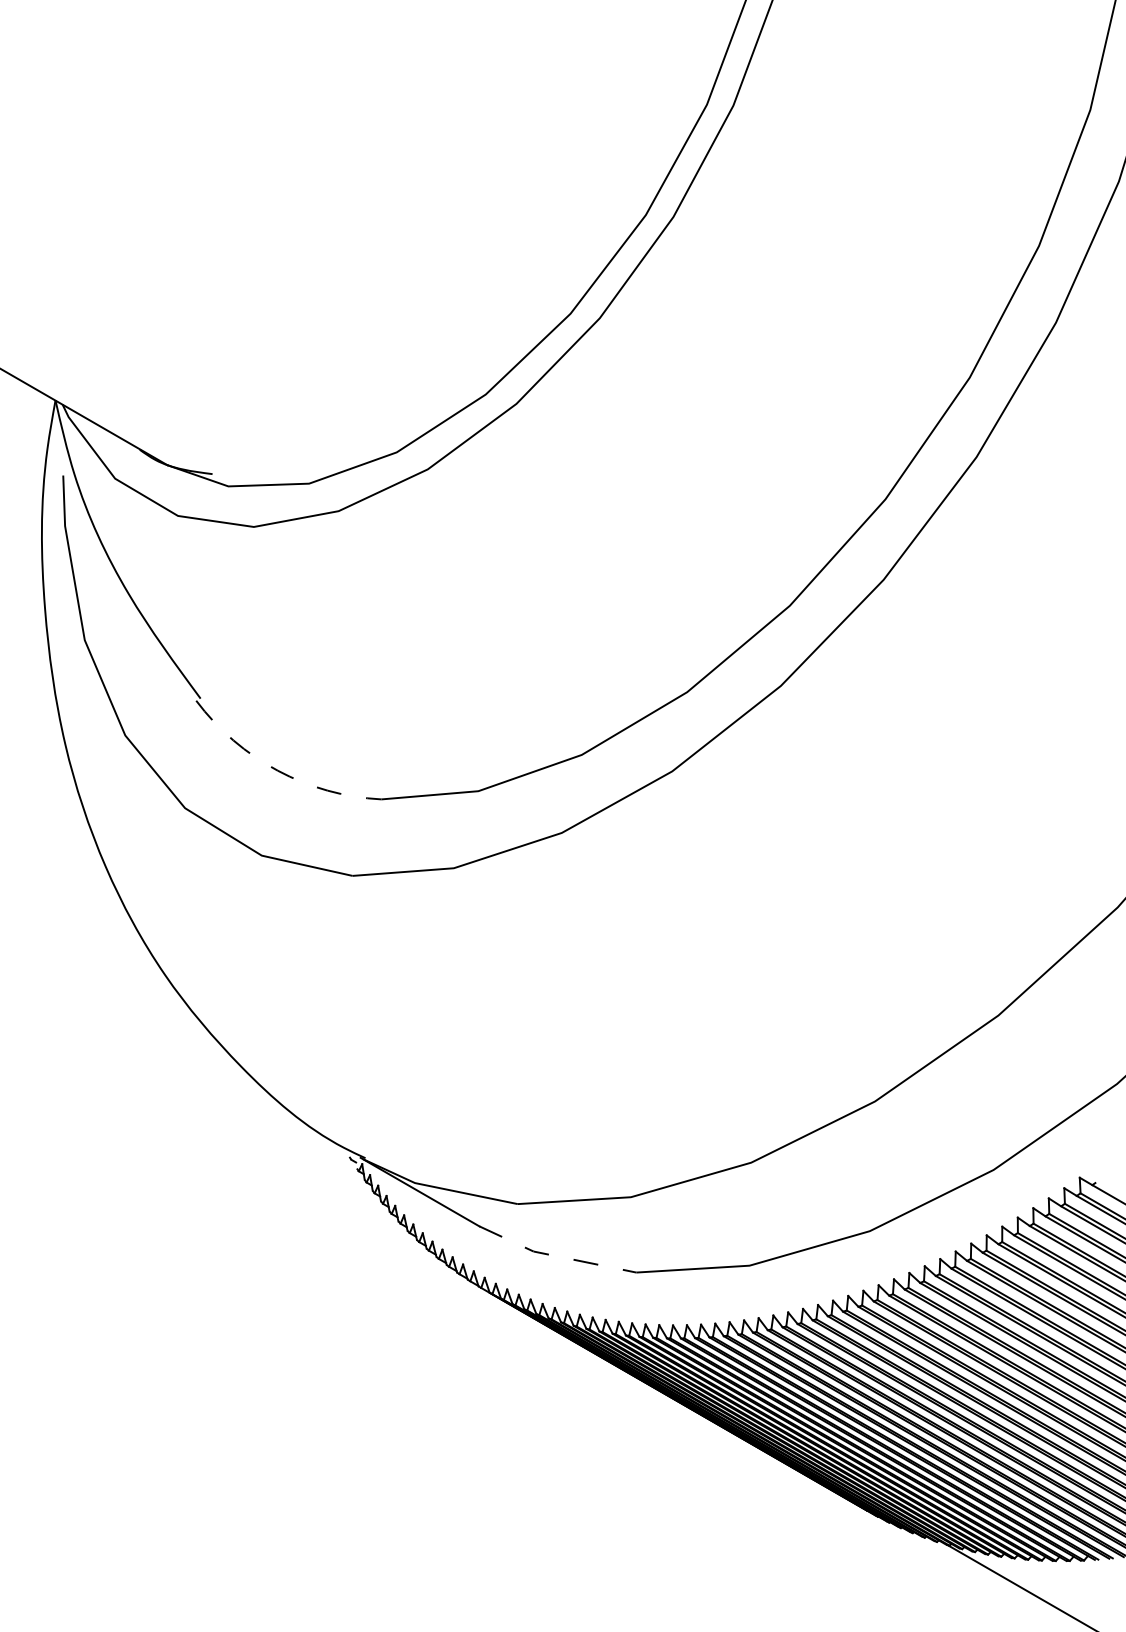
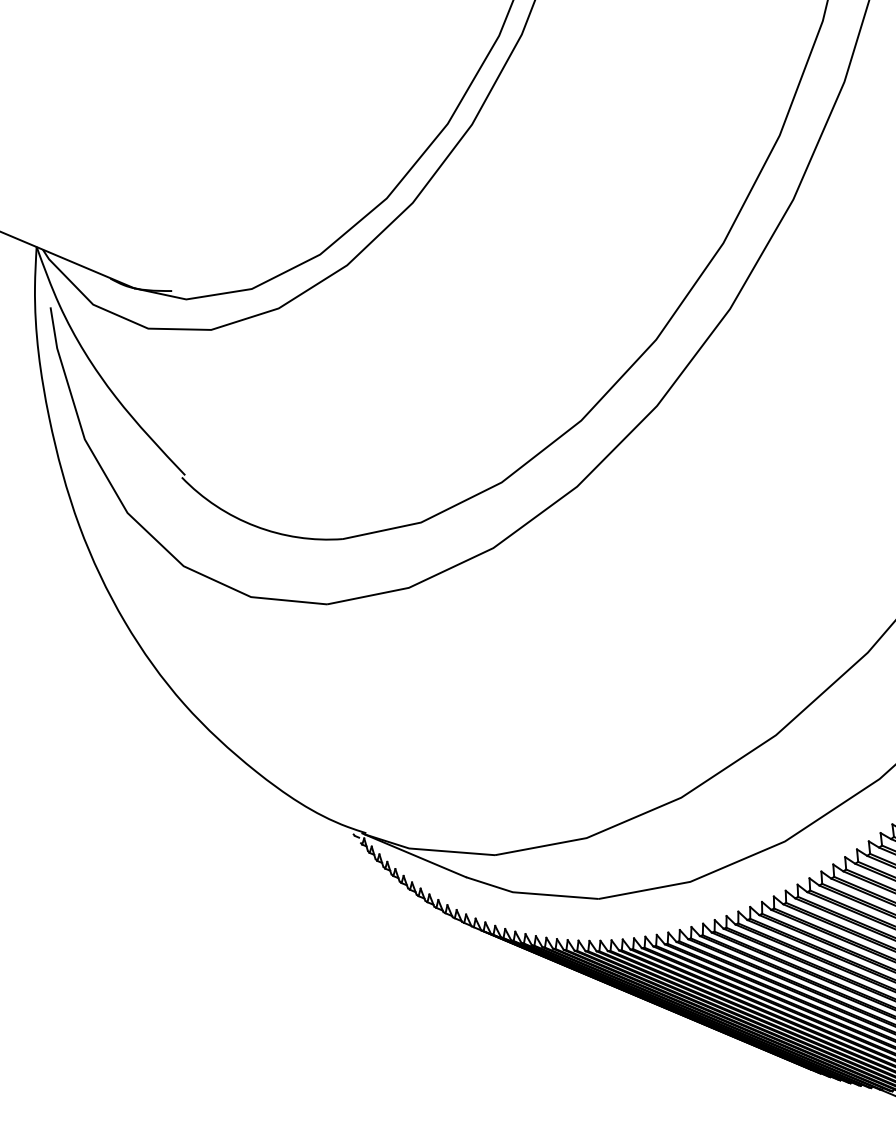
arc: (277, 770) -> (255, 526), dashed -> solid
line: (555, 1255) -> (531, 893), dashed -> solid

